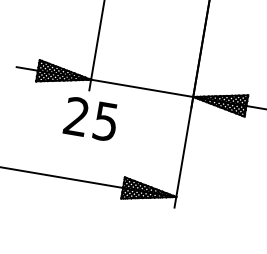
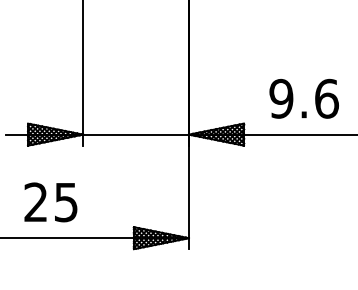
text: (90, 119) -> (50, 202), moved

